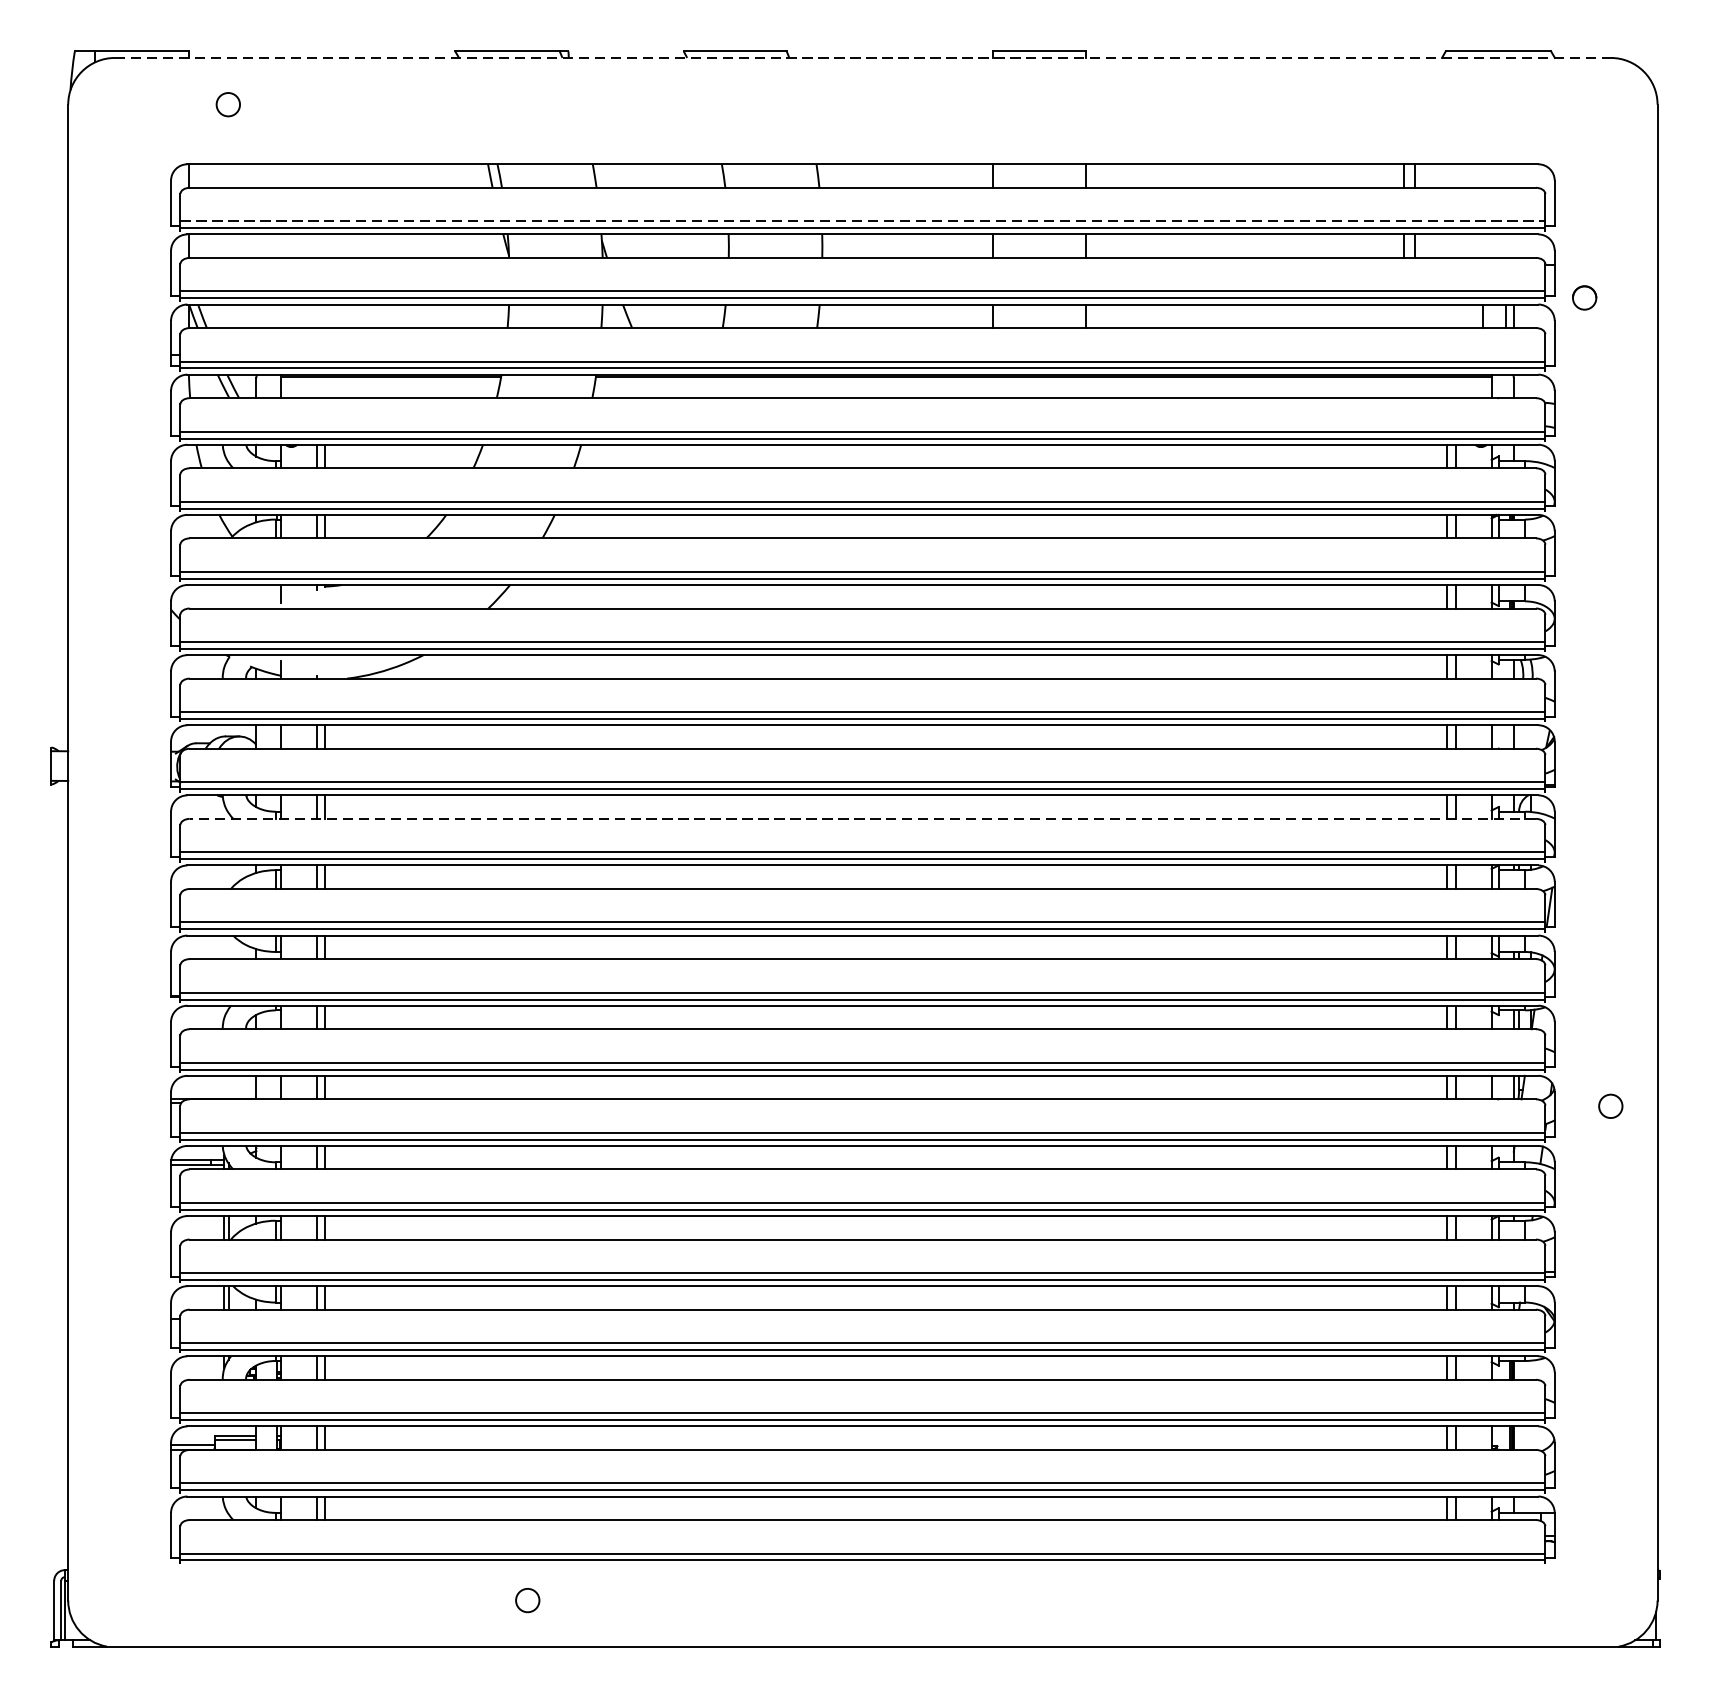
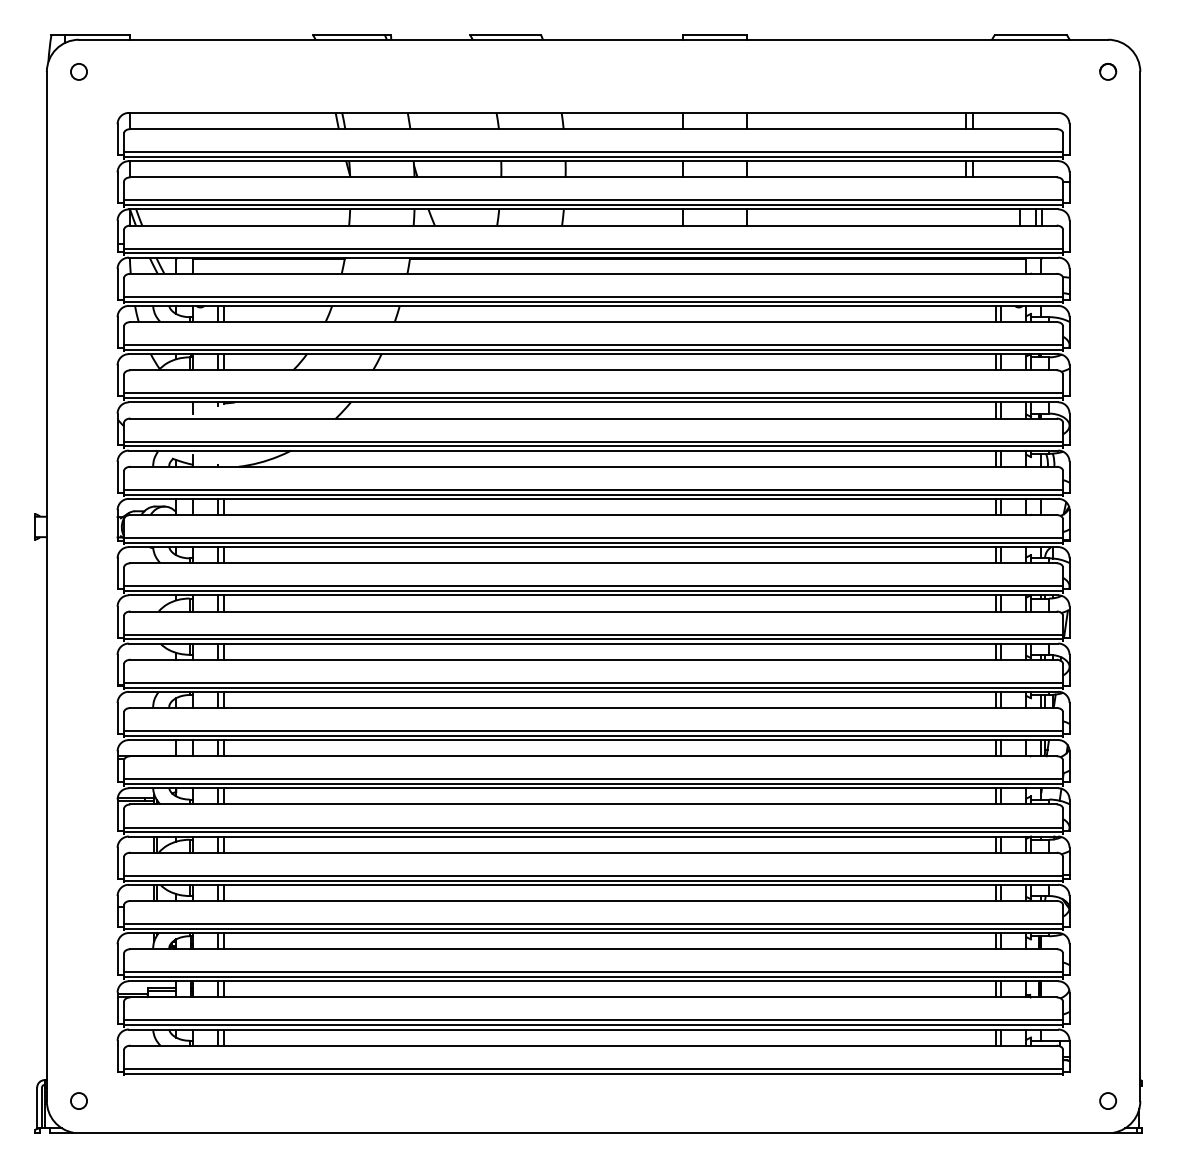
line: (862, 57) -> (593, 39), dashed -> solid
circle: (227, 104) -> (78, 71), moved
line: (862, 221) -> (593, 152), dashed -> solid
circle: (1585, 297) -> (1108, 71), moved
line: (862, 819) -> (593, 563), dashed -> solid
circle: (1611, 1105) -> (1108, 1100), moved
circle: (527, 1599) -> (78, 1100), moved

